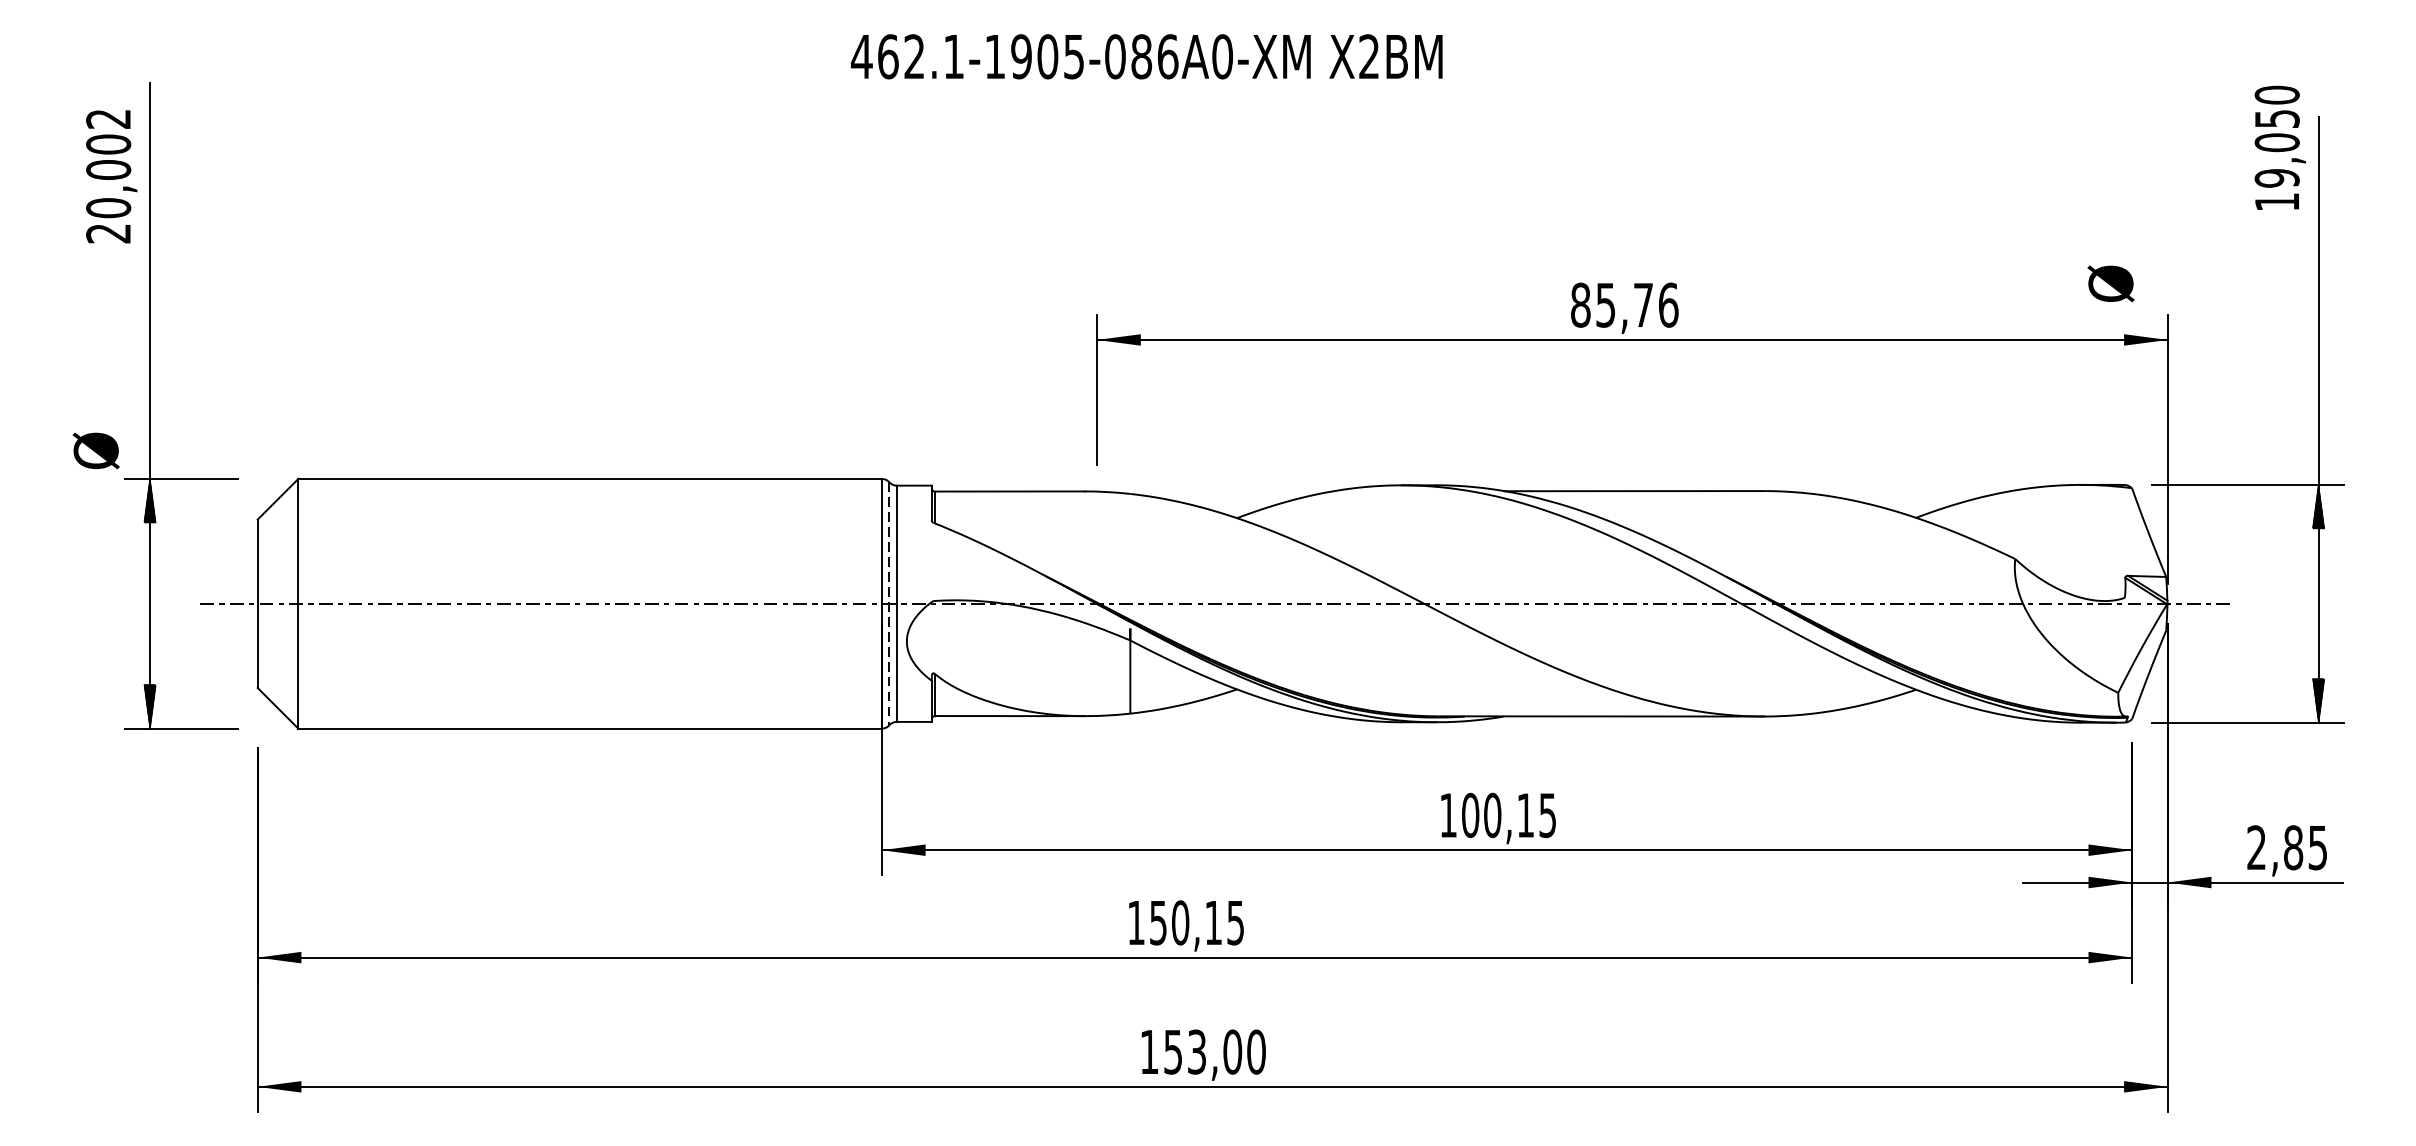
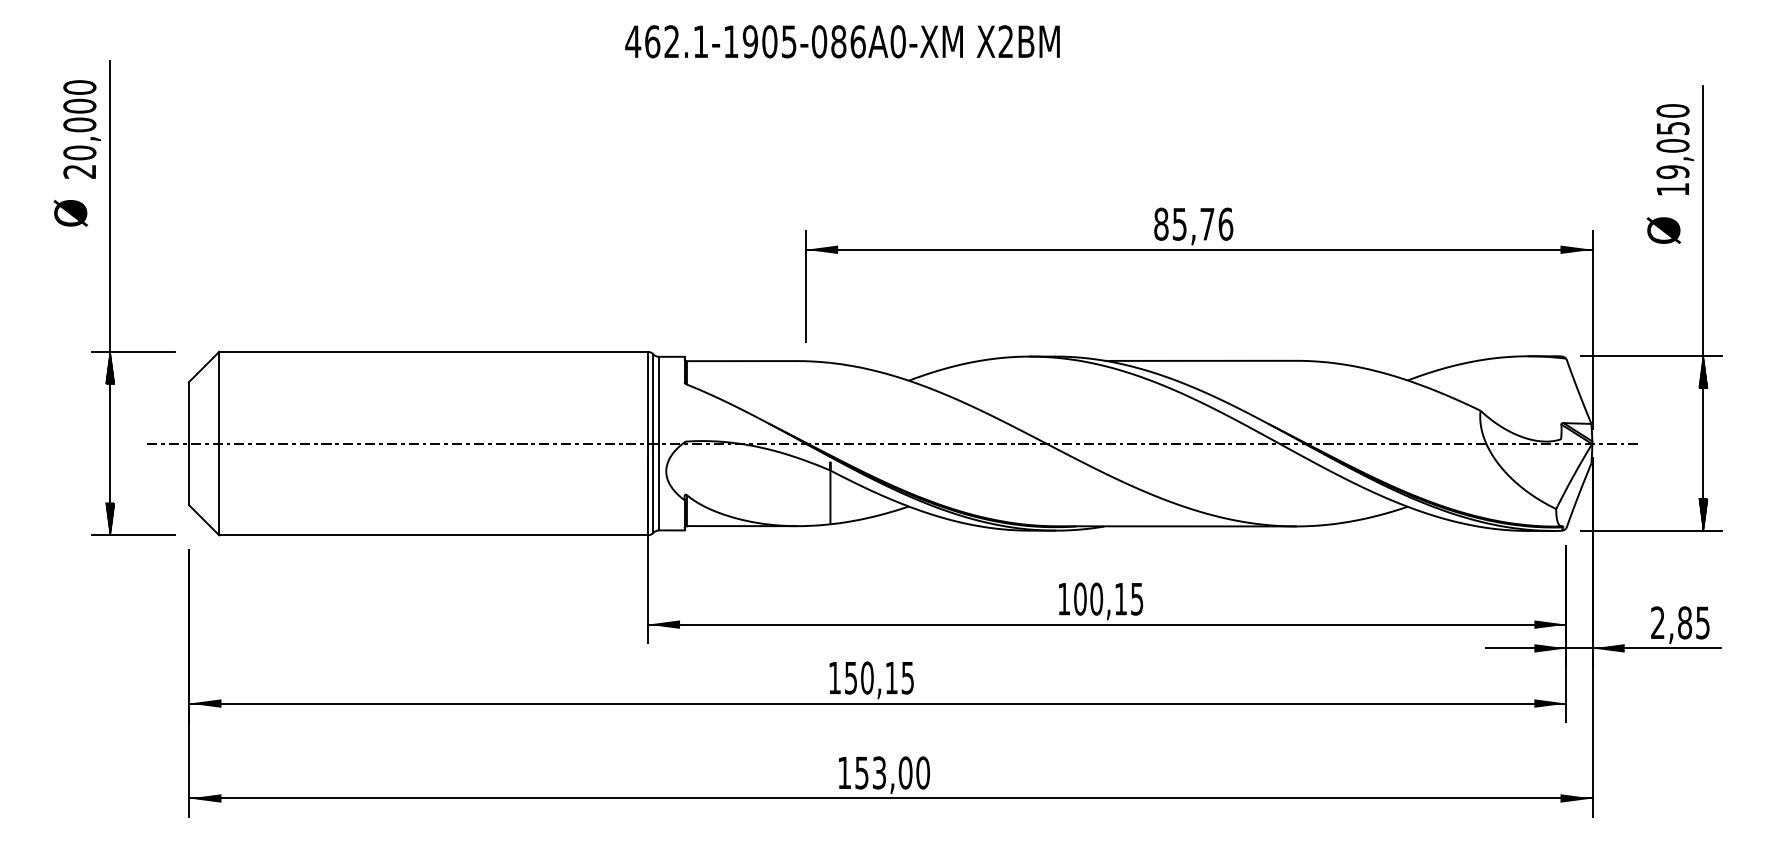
text: (108, 119) -> (79, 87), 20,002 -> 20,000
text: (2280, 147) -> (1675, 149), moved
text: (2110, 283) -> (1663, 230), moved
text: (95, 451) -> (70, 213), moved
line: (889, 604) -> (653, 444), dashed -> solid

